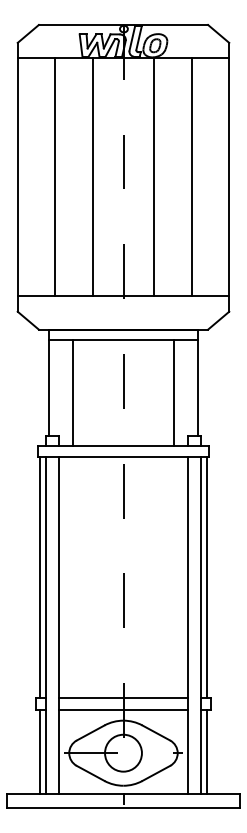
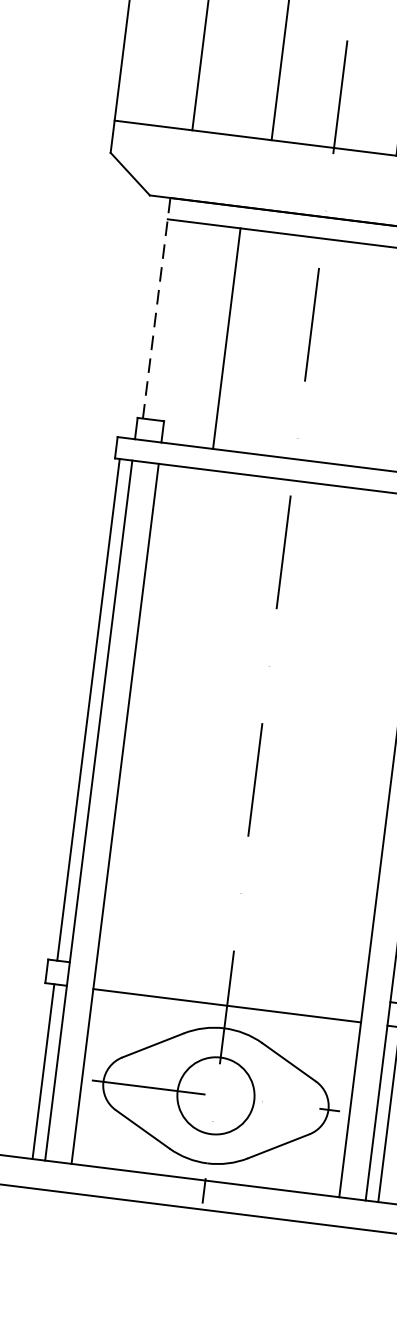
line: (48, 382) -> (156, 307), solid -> dashed
line: (72, 392) -> (226, 337), moved
line: (123, 698) -> (230, 982), removed

